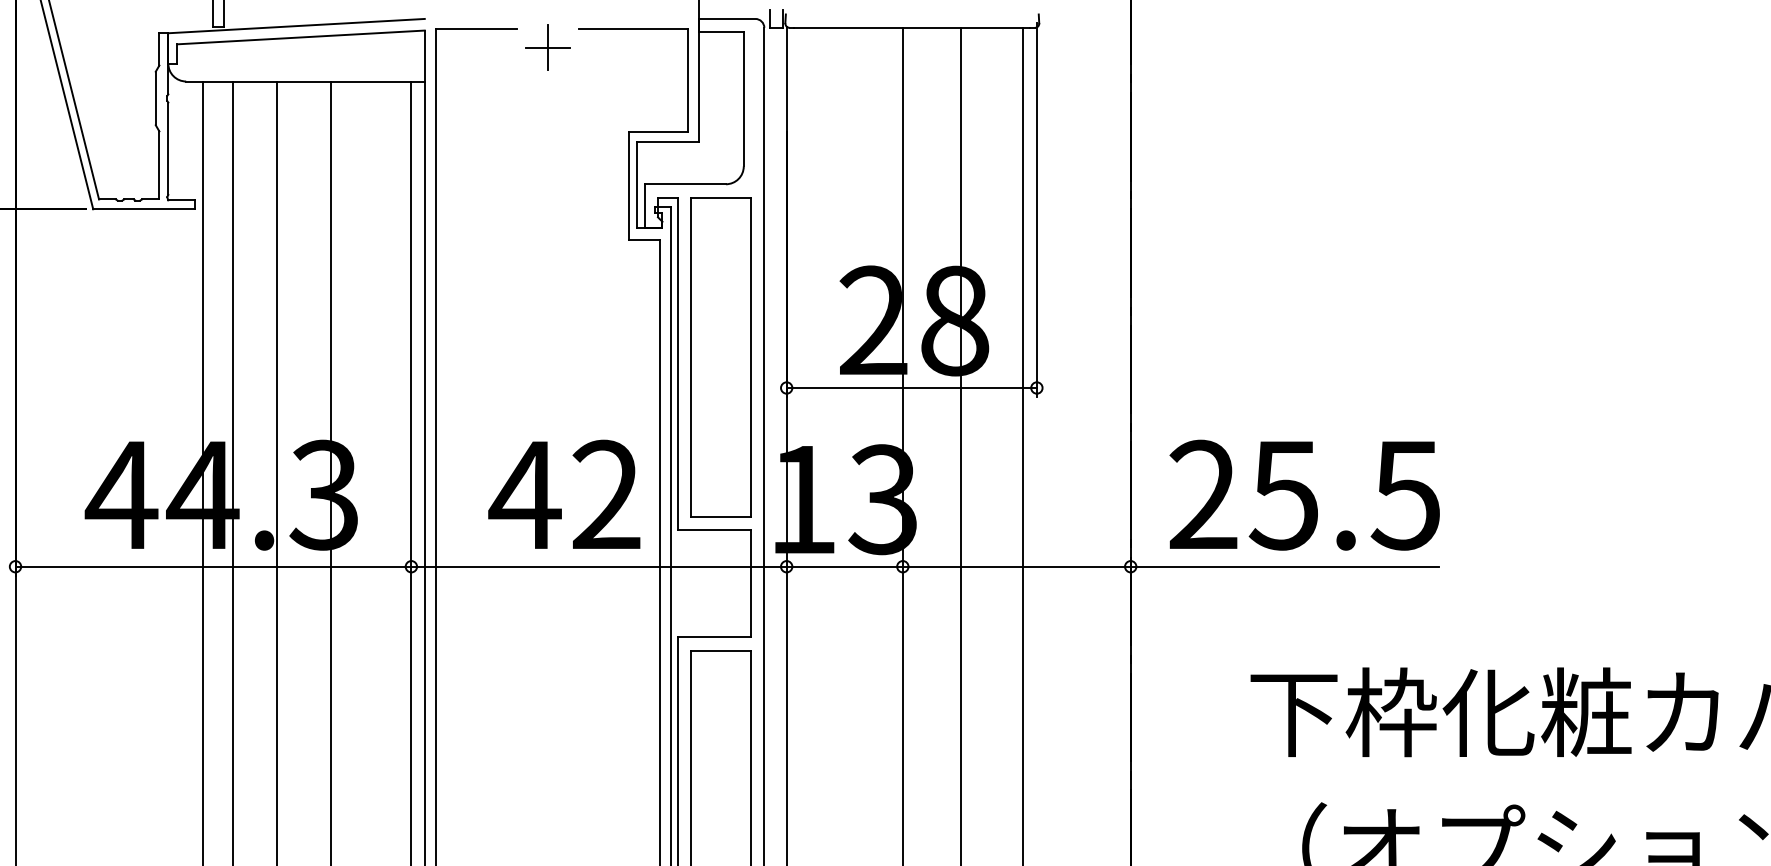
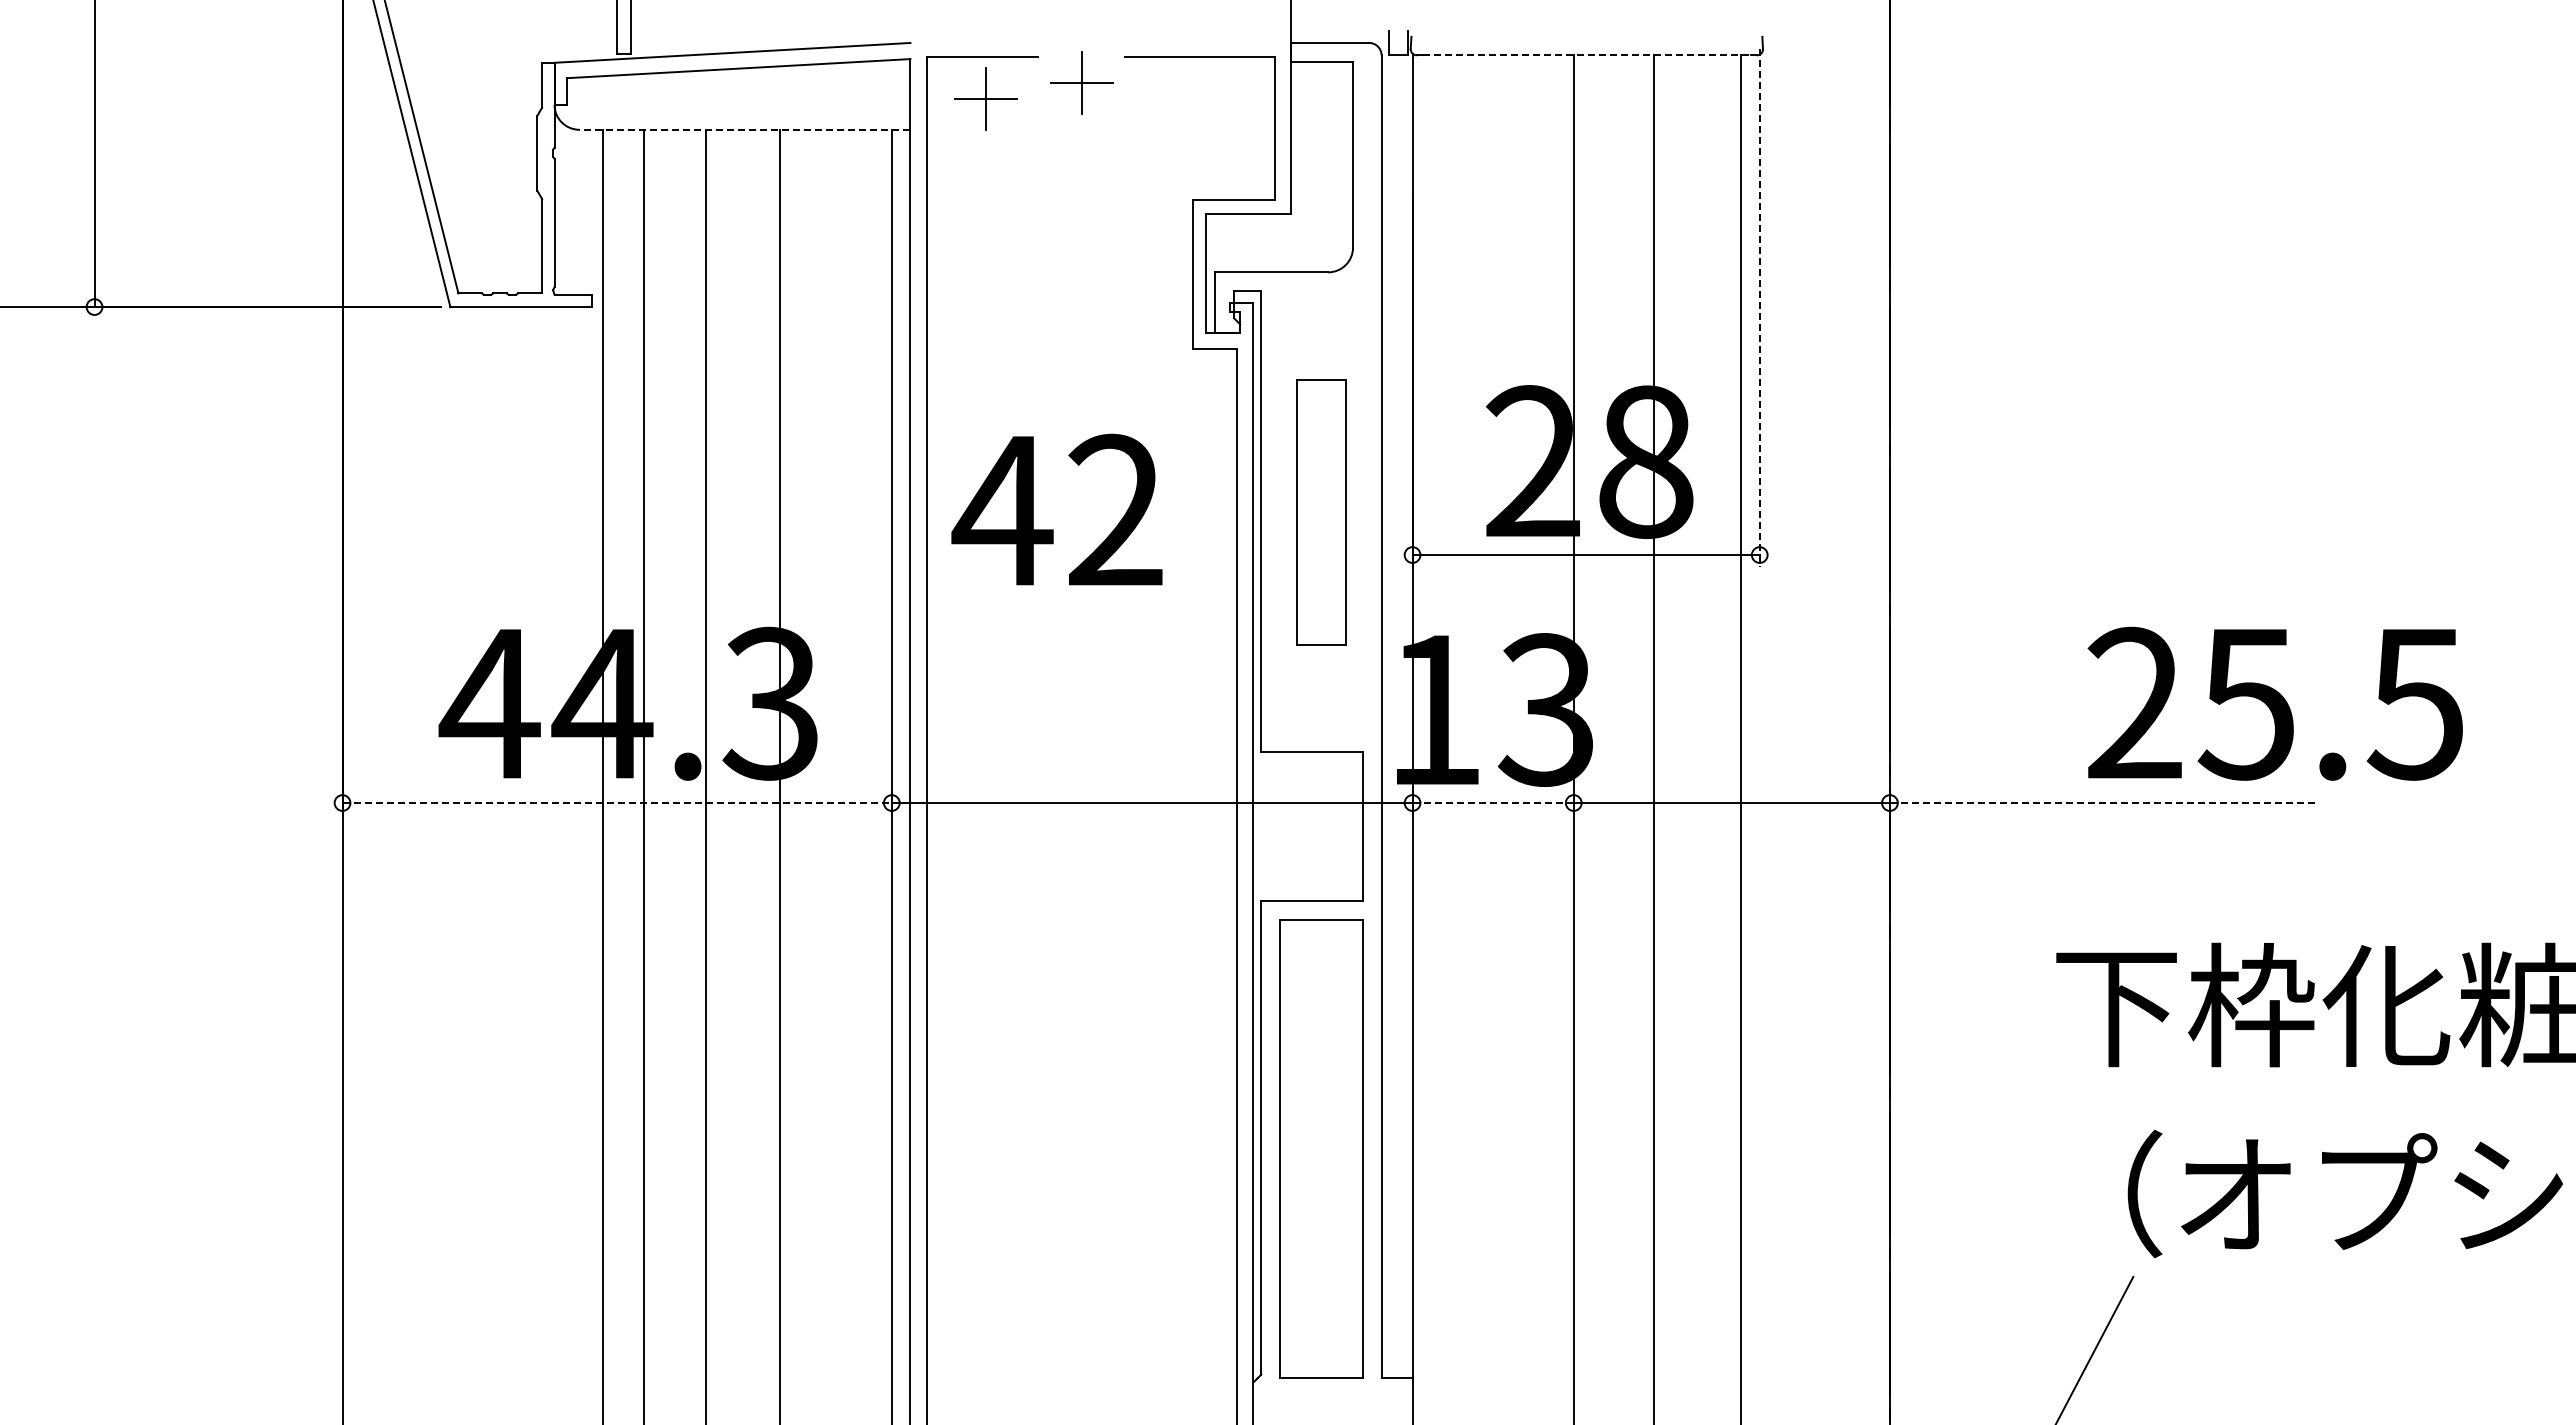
line: (912, 27) -> (1586, 55), solid -> dashed
part: (478, 58) -> (985, 98), added
line: (305, 81) -> (744, 129), solid -> dashed
line: (1036, 210) -> (1759, 308), solid -> dashed
part: (721, 357) -> (1321, 512), size x0.6
text: (563, 494) -> (1056, 509), moved
text: (1304, 495) -> (2274, 703), moved
line: (213, 567) -> (617, 803), solid -> dashed
line: (845, 567) -> (1493, 803), solid -> dashed
line: (1284, 567) -> (2103, 803), solid -> dashed

